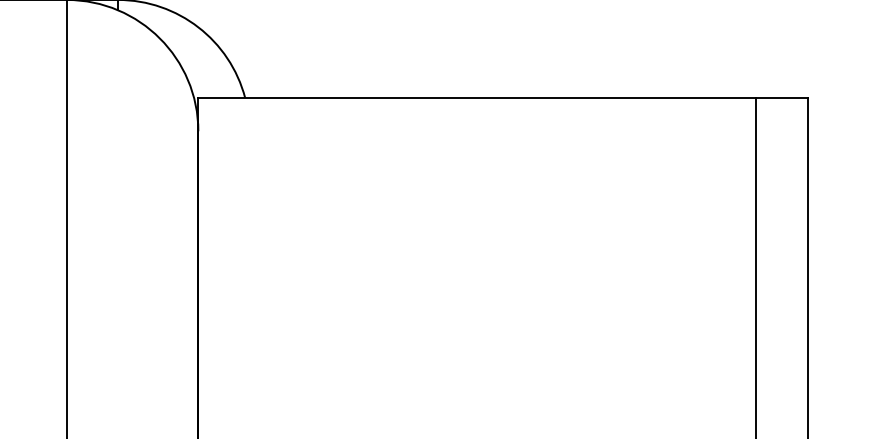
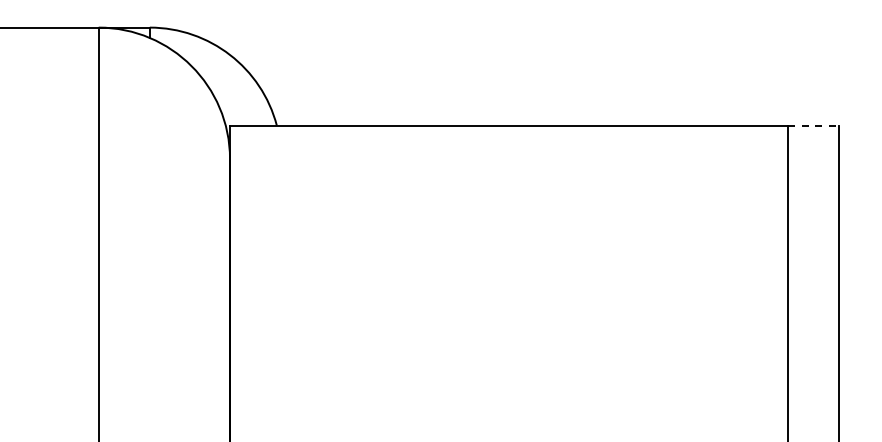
line: (781, 97) -> (813, 125), solid -> dashed

